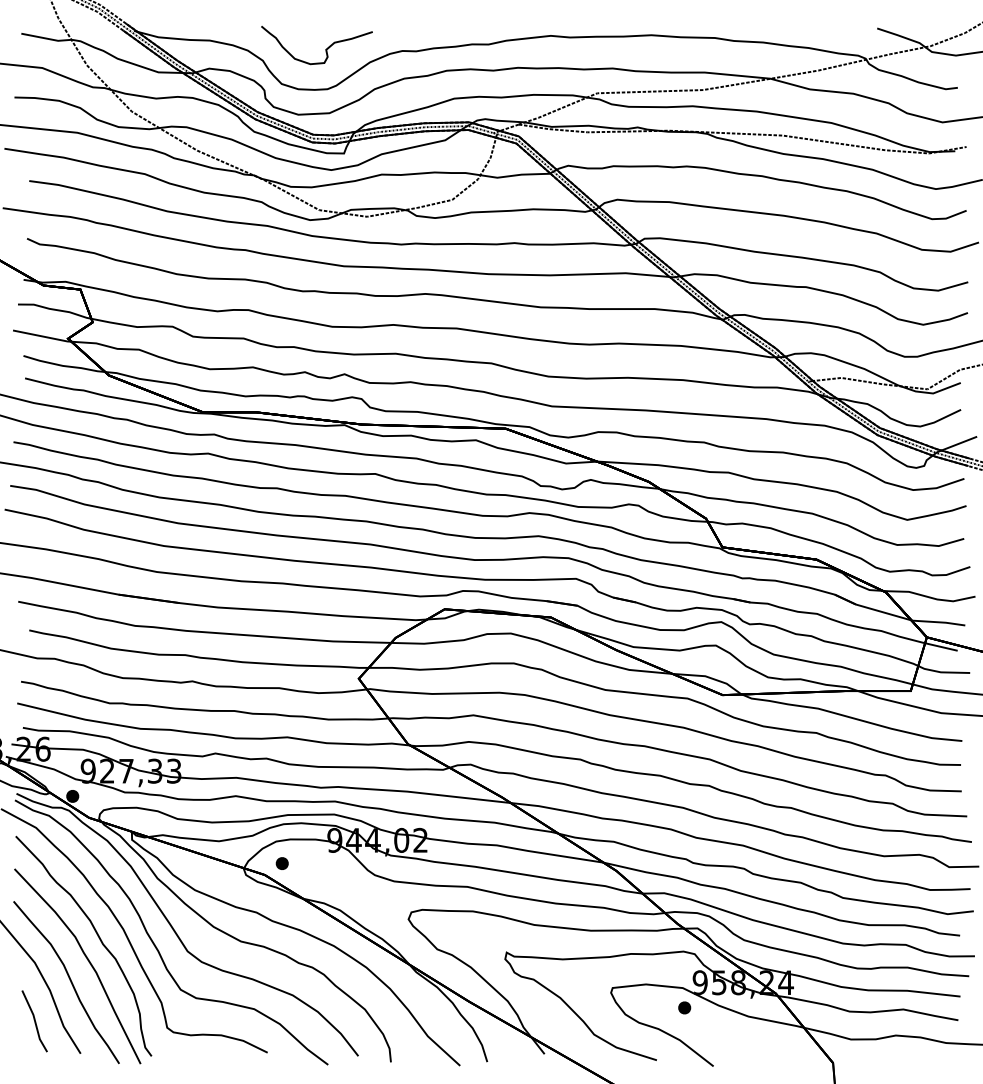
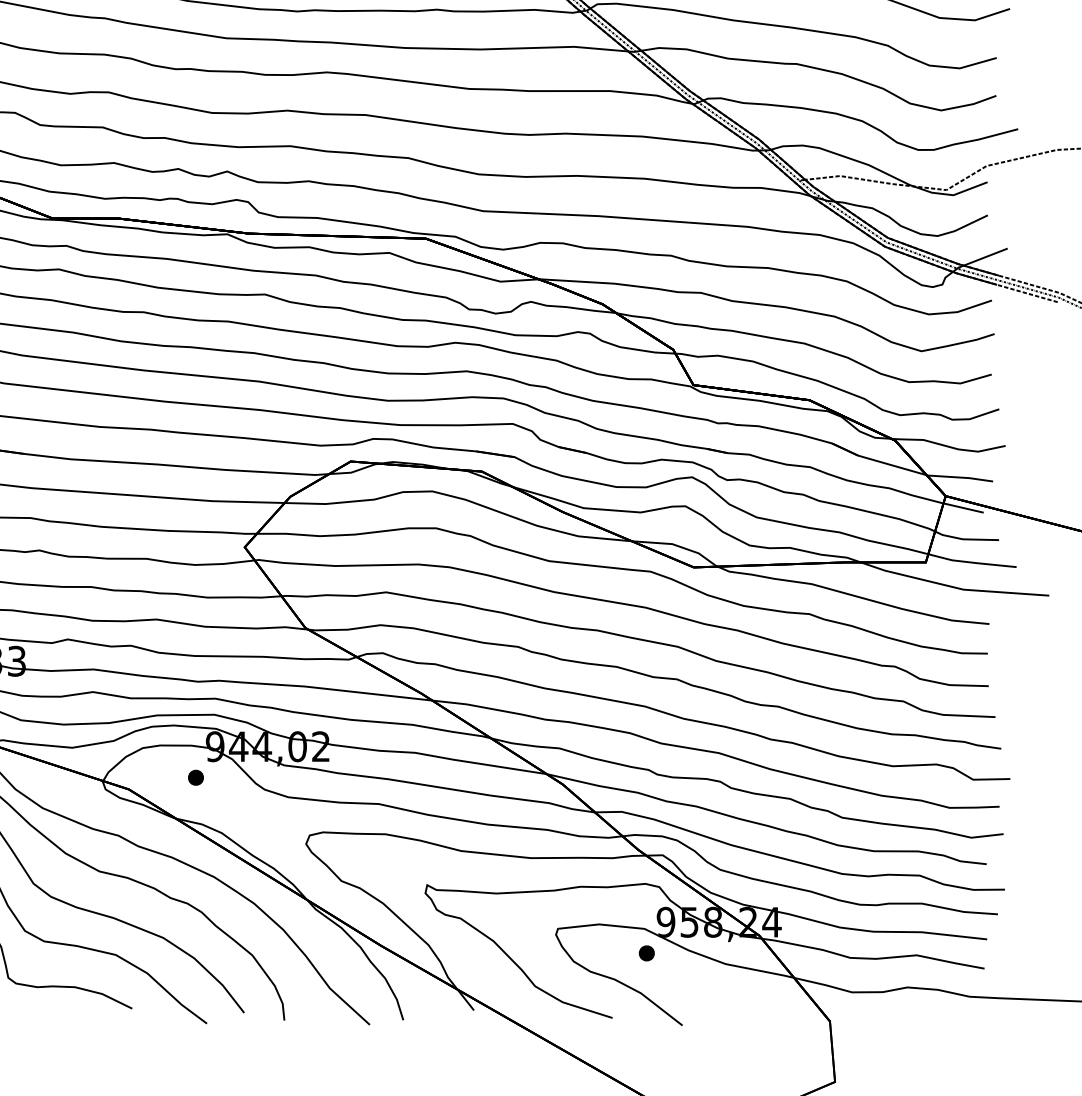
part: (281, 863) -> (195, 777), moved

